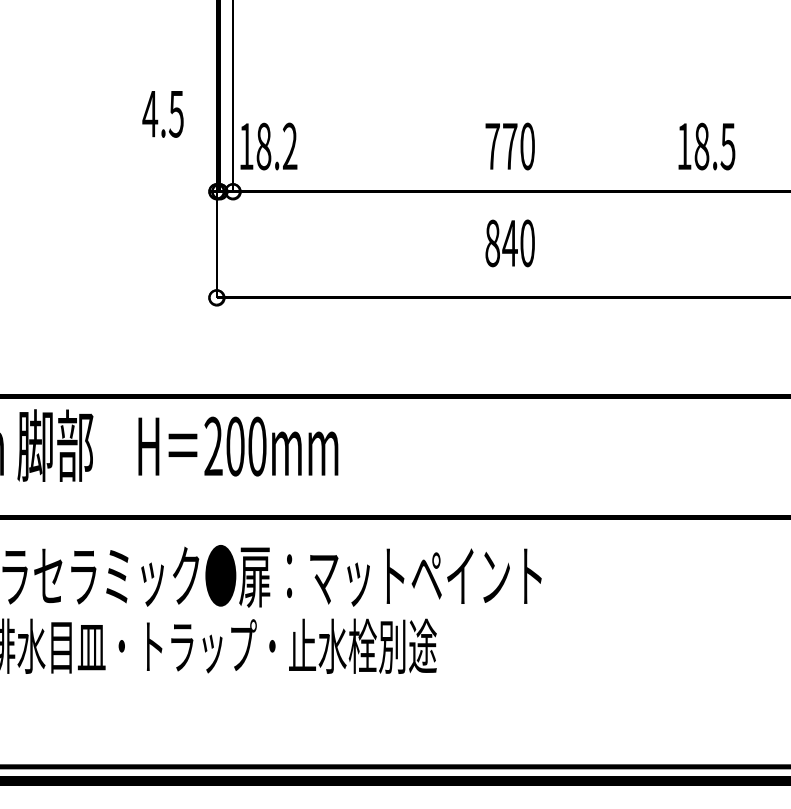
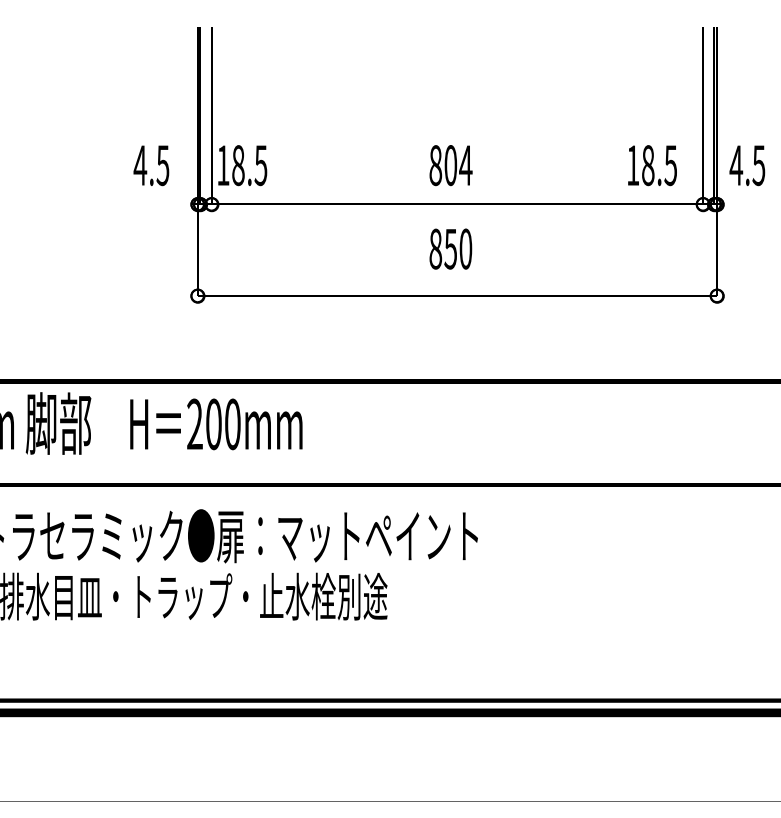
text: (163, 114) -> (151, 165), moved
text: (289, 146) -> (260, 165), 18.2 -> 18.5
text: (509, 146) -> (450, 165), 770 -> 804
text: (706, 146) -> (652, 165), moved
text: (509, 243) -> (450, 249), 840 -> 850

